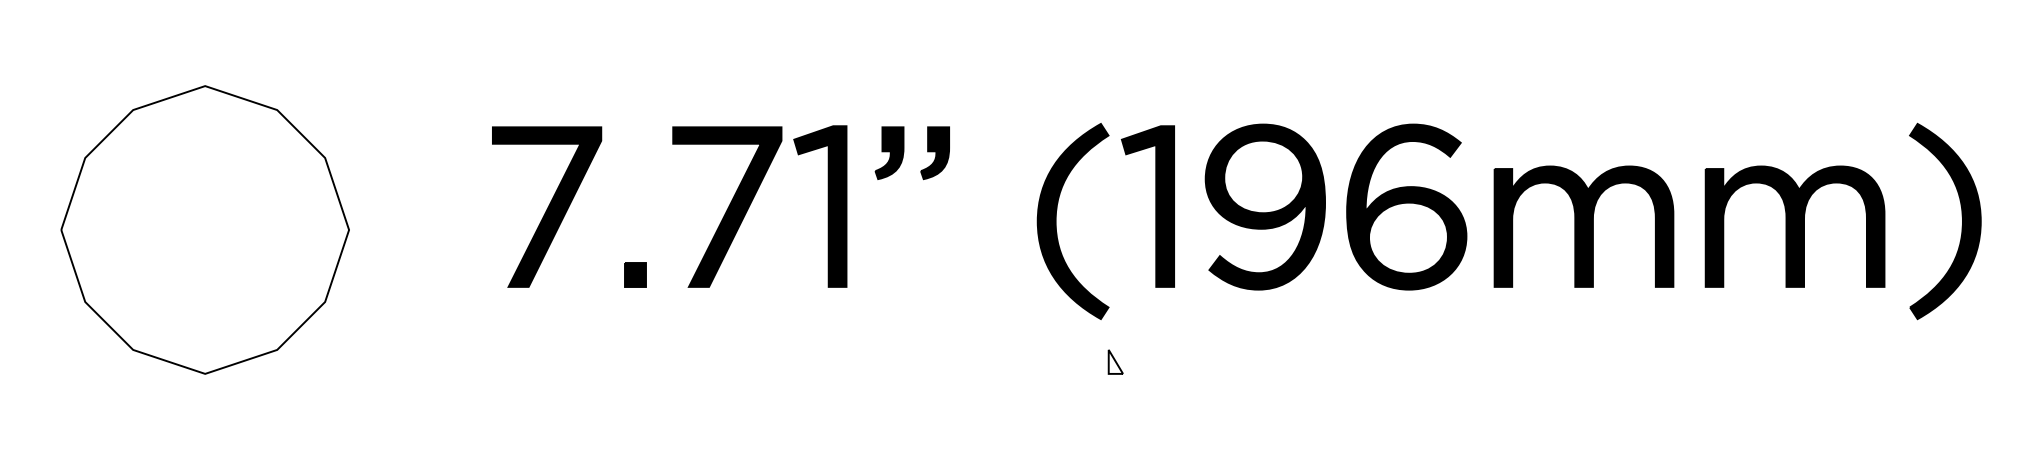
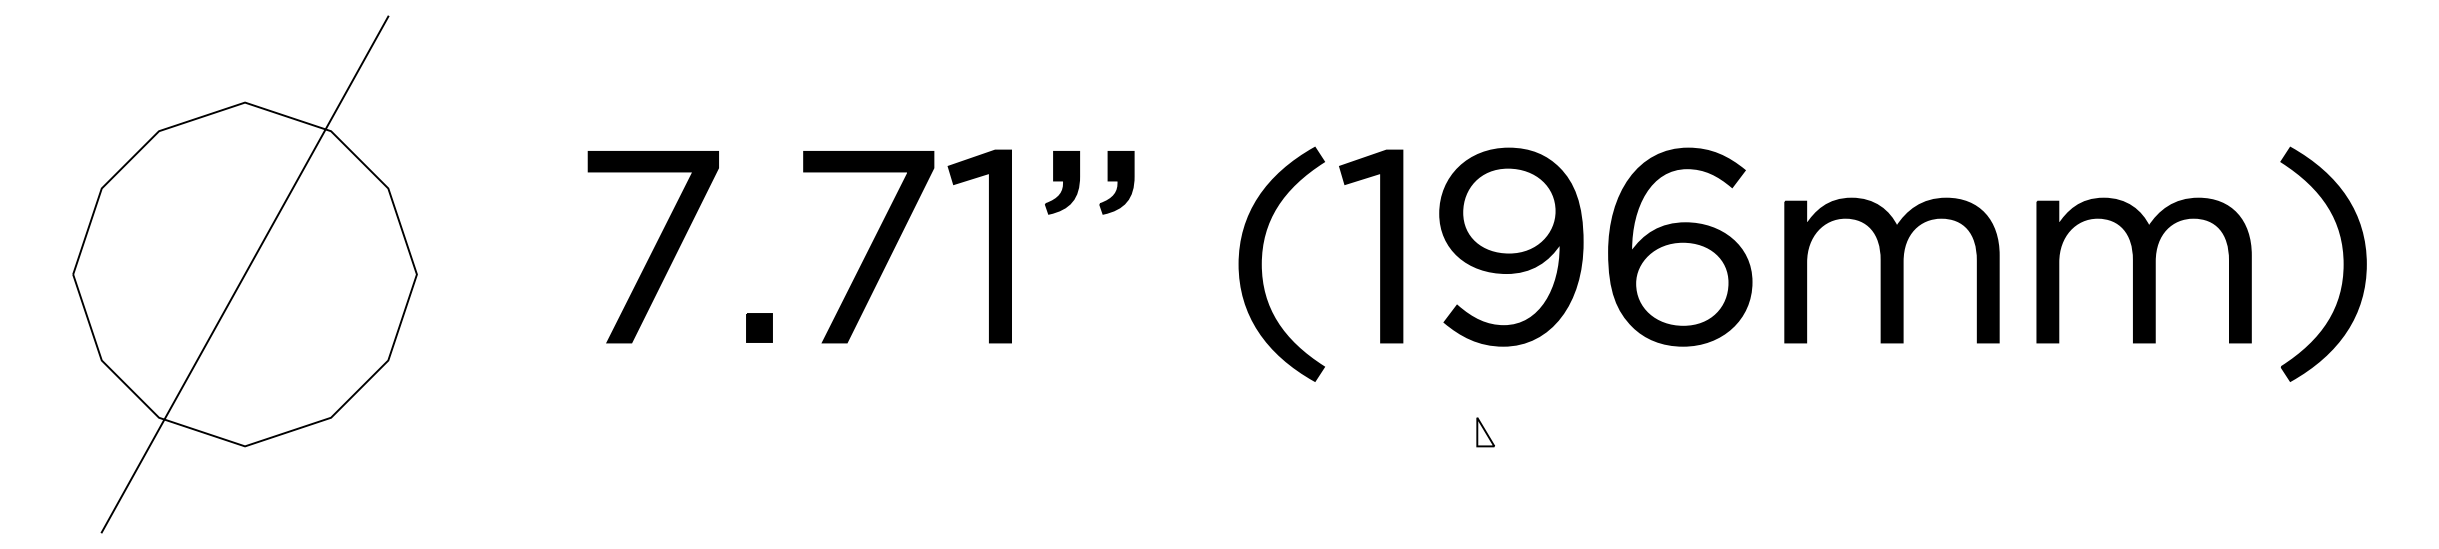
line: (204, 230) -> (244, 274), added
part: (1115, 362) -> (1485, 432), moved

